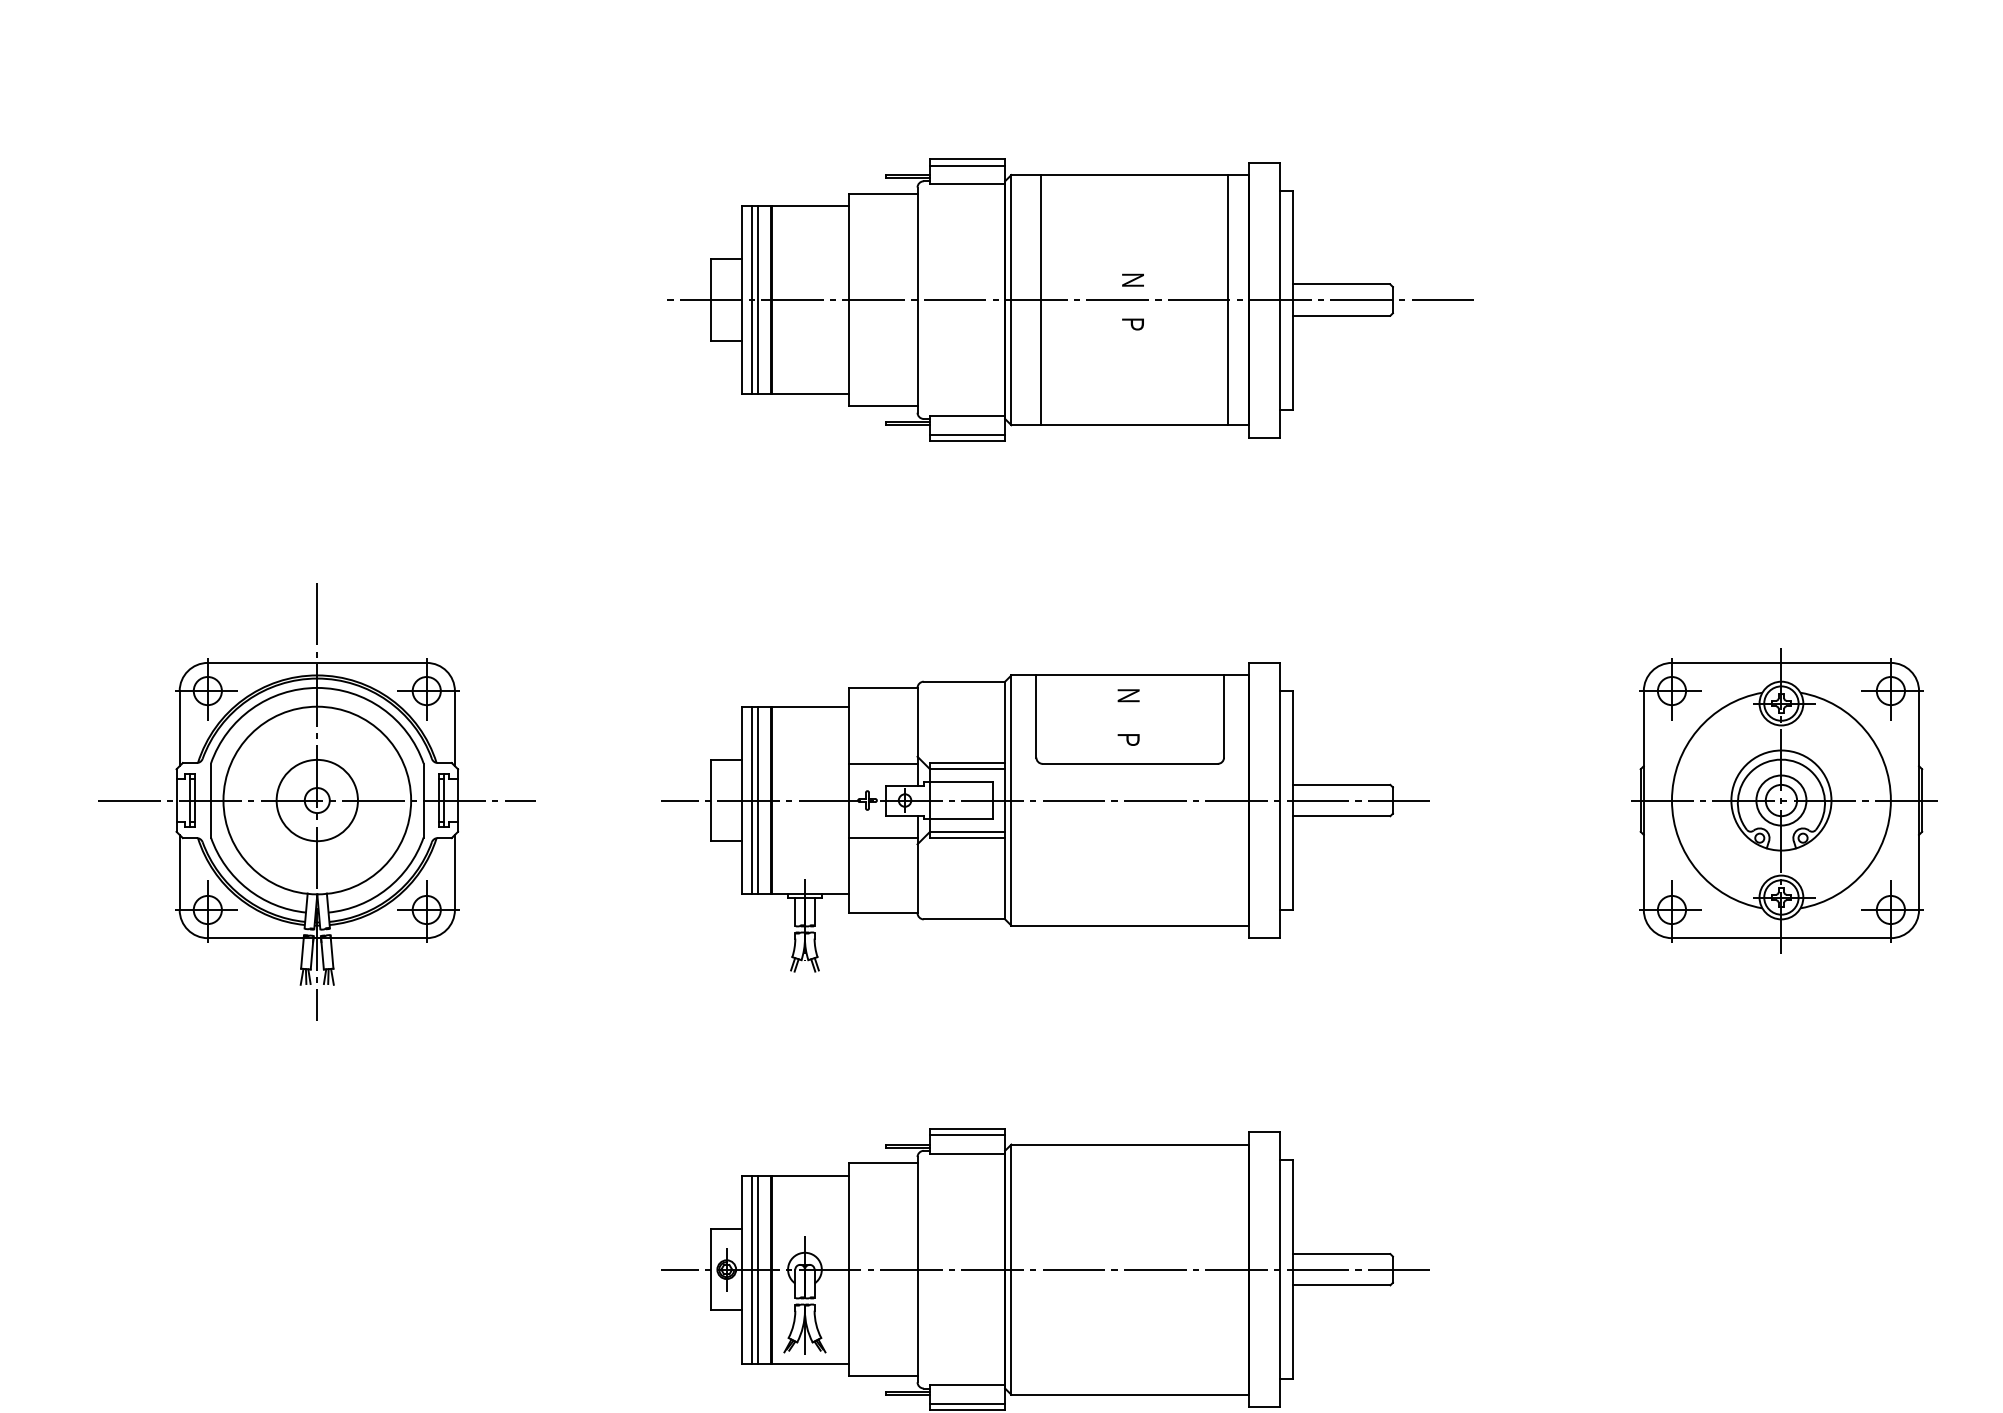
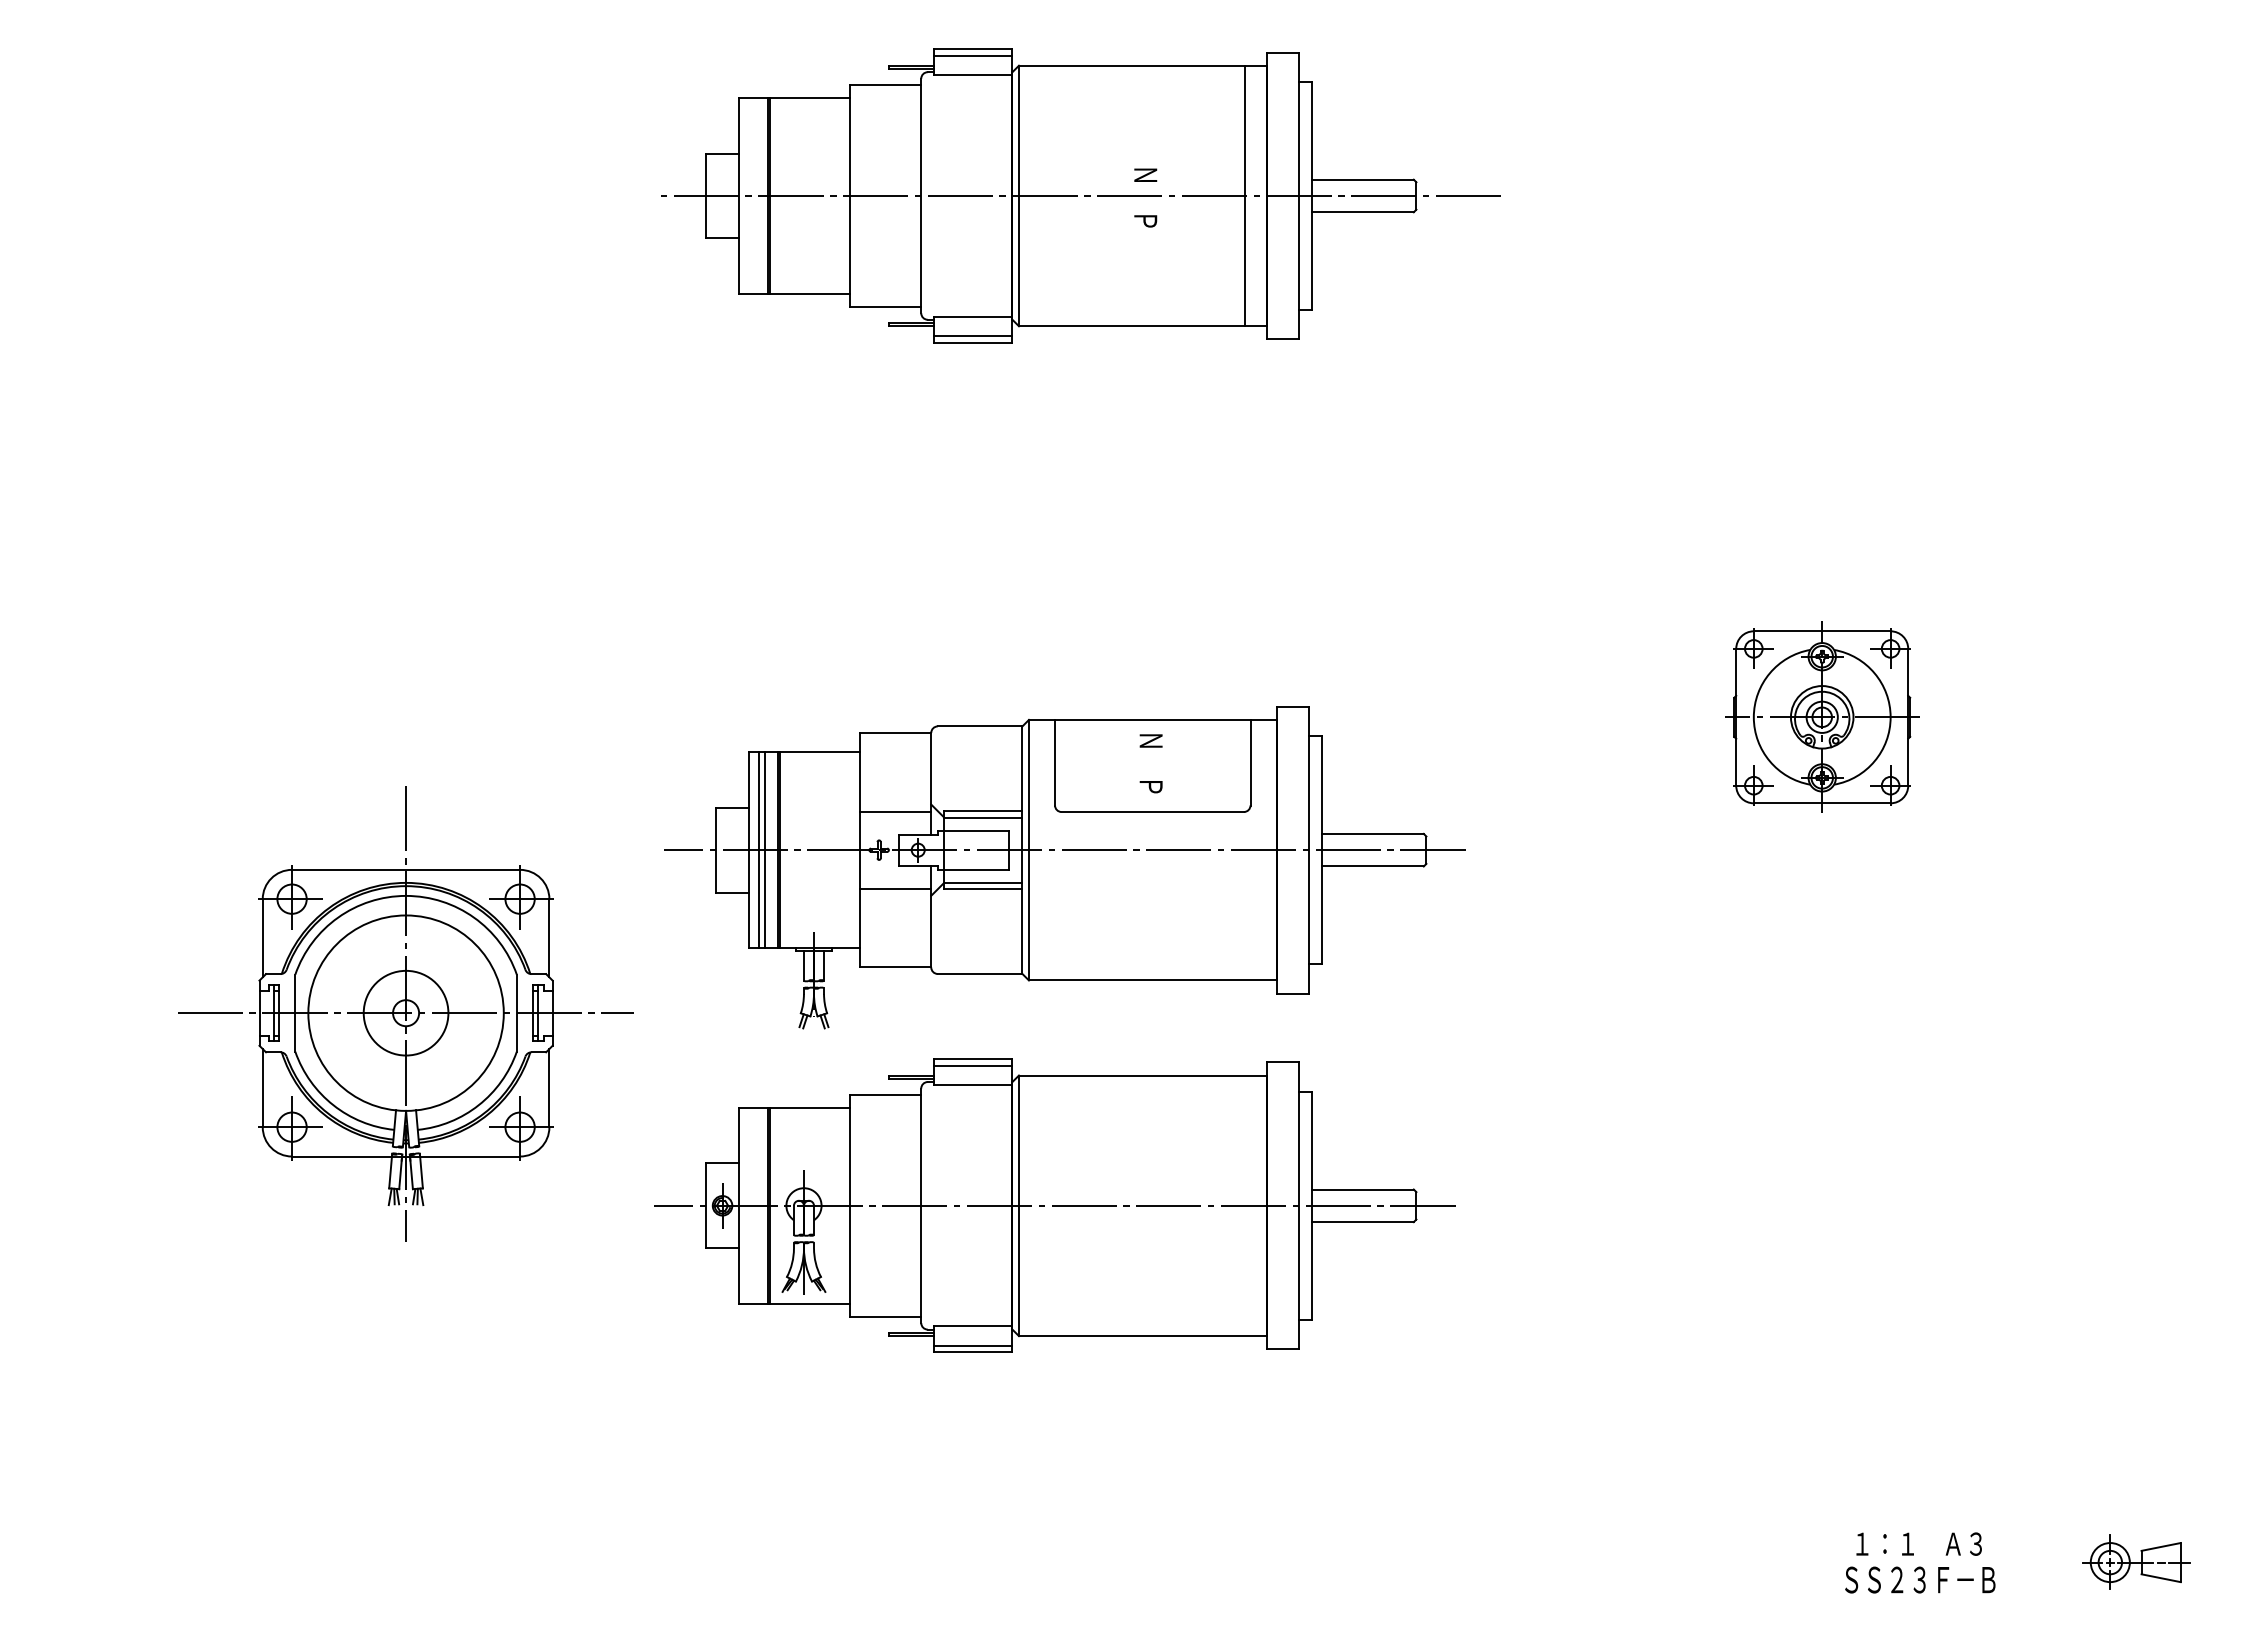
line: (751, 299) -> (748, 195), removed
line: (758, 299) -> (755, 195), removed
line: (1040, 299) -> (1049, 195), removed
part: (316, 800) -> (405, 1013), moved
part: (1783, 800) -> (1823, 717), size x0.6
part: (1045, 817) -> (1064, 867), moved
line: (751, 1269) -> (748, 1205), removed
line: (758, 1269) -> (755, 1205), removed

